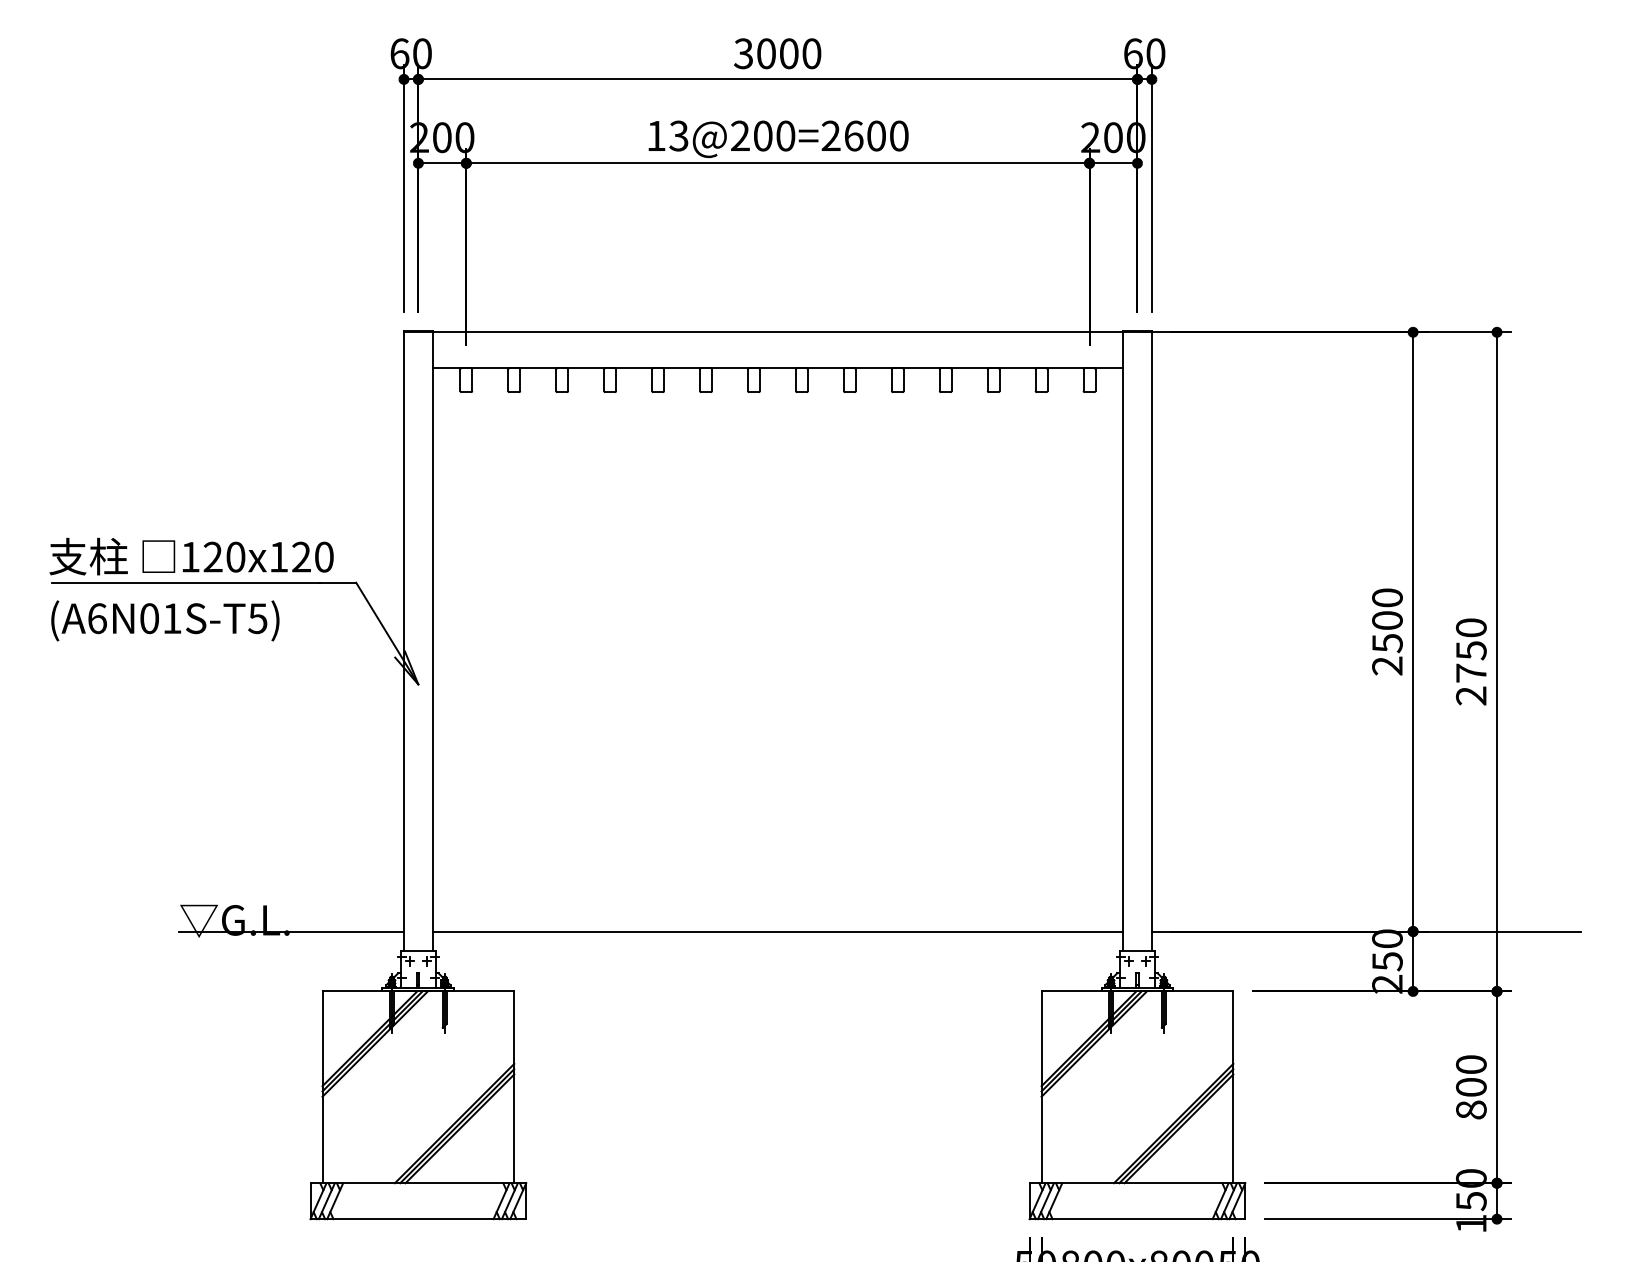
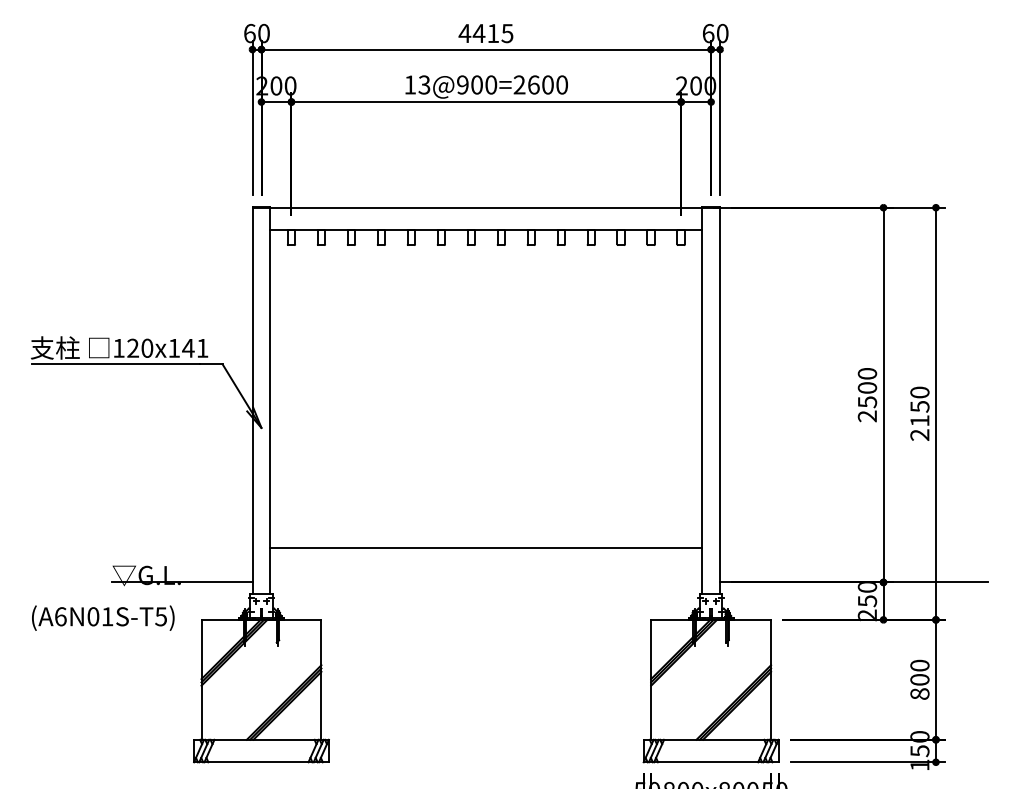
text: (776, 53) -> (485, 33), 3000 -> 4415
text: (739, 135) -> (462, 84), 13@200=2600 -> 13@900=2600
text: (312, 555) -> (195, 347), 120x120 -> 120x141
text: (165, 619) -> (103, 617), moved
text: (1470, 672) -> (919, 420), 2750 -> 2150
line: (778, 931) -> (486, 548), moved

